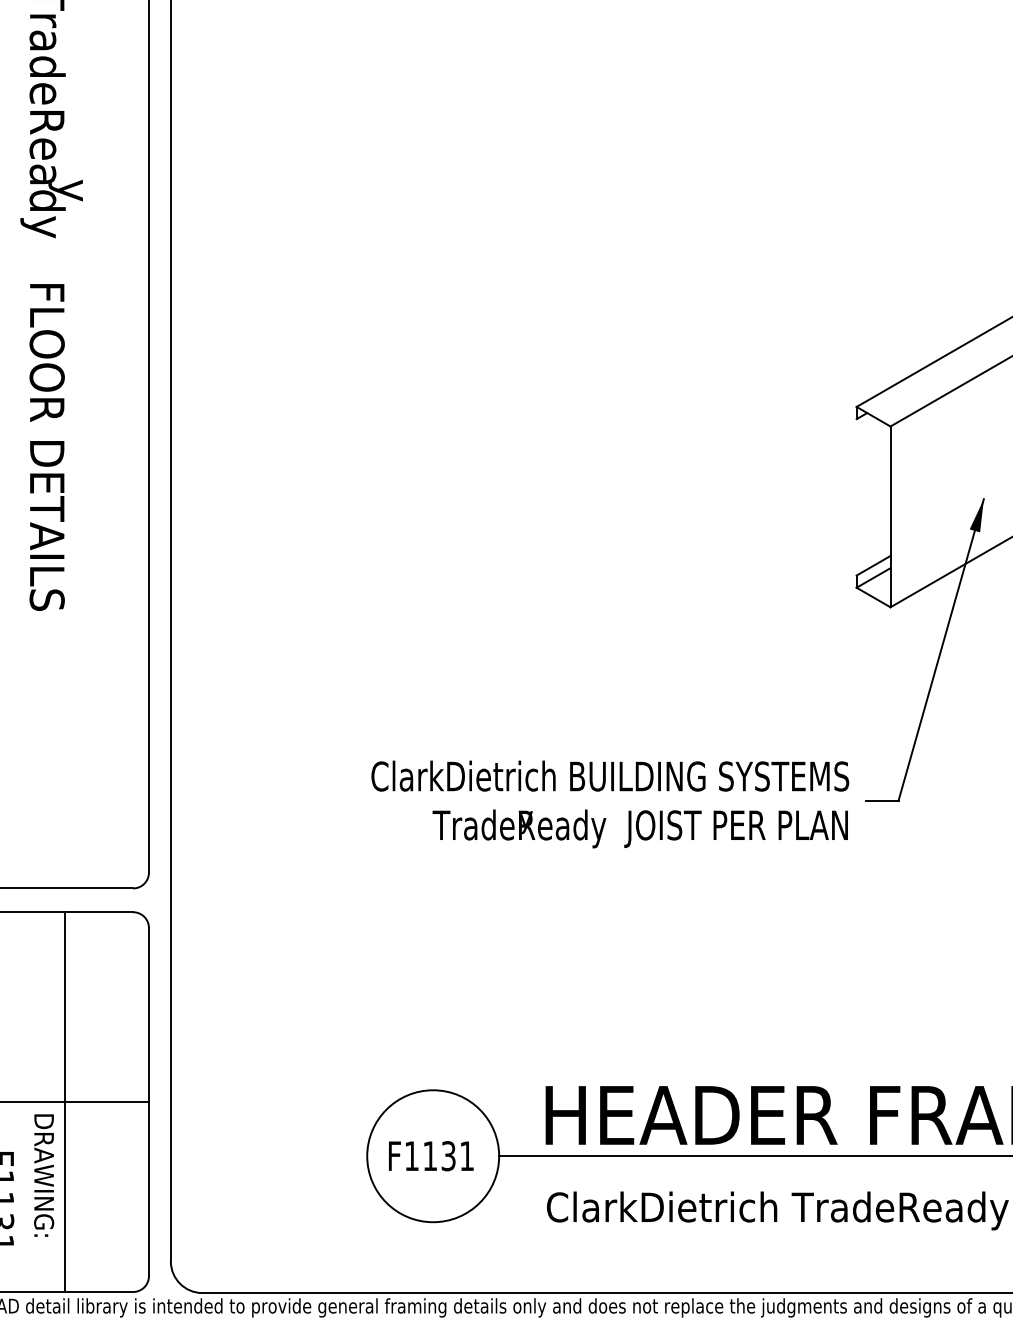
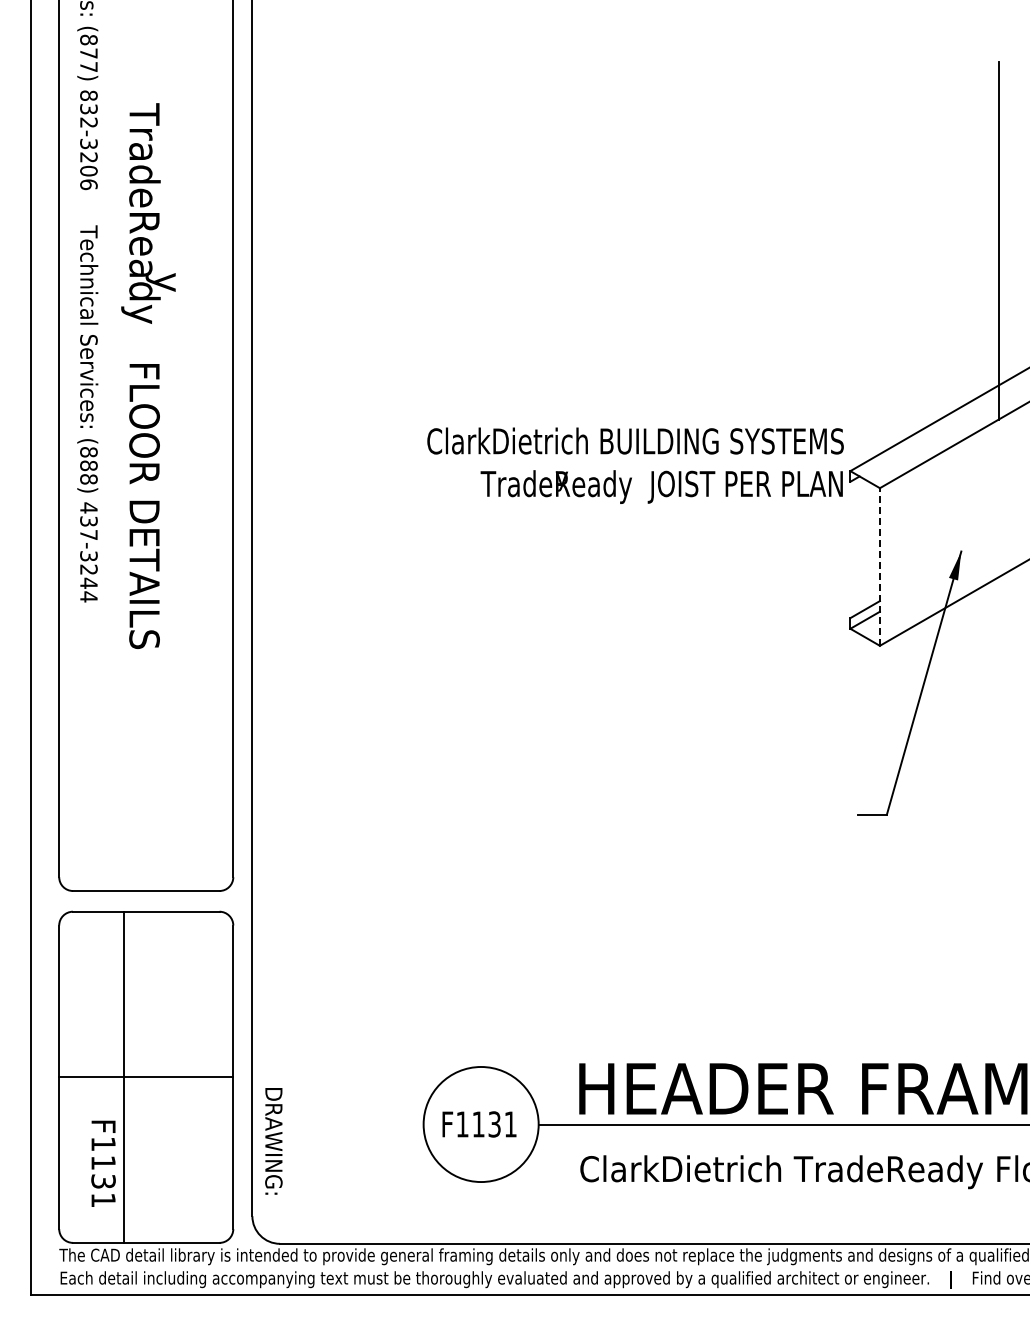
line: (890, 517) -> (879, 567), solid -> dashed
text: (610, 804) -> (635, 465), moved
line: (65, 1101) -> (124, 1076), moved
text: (43, 1175) -> (273, 1141), moved

